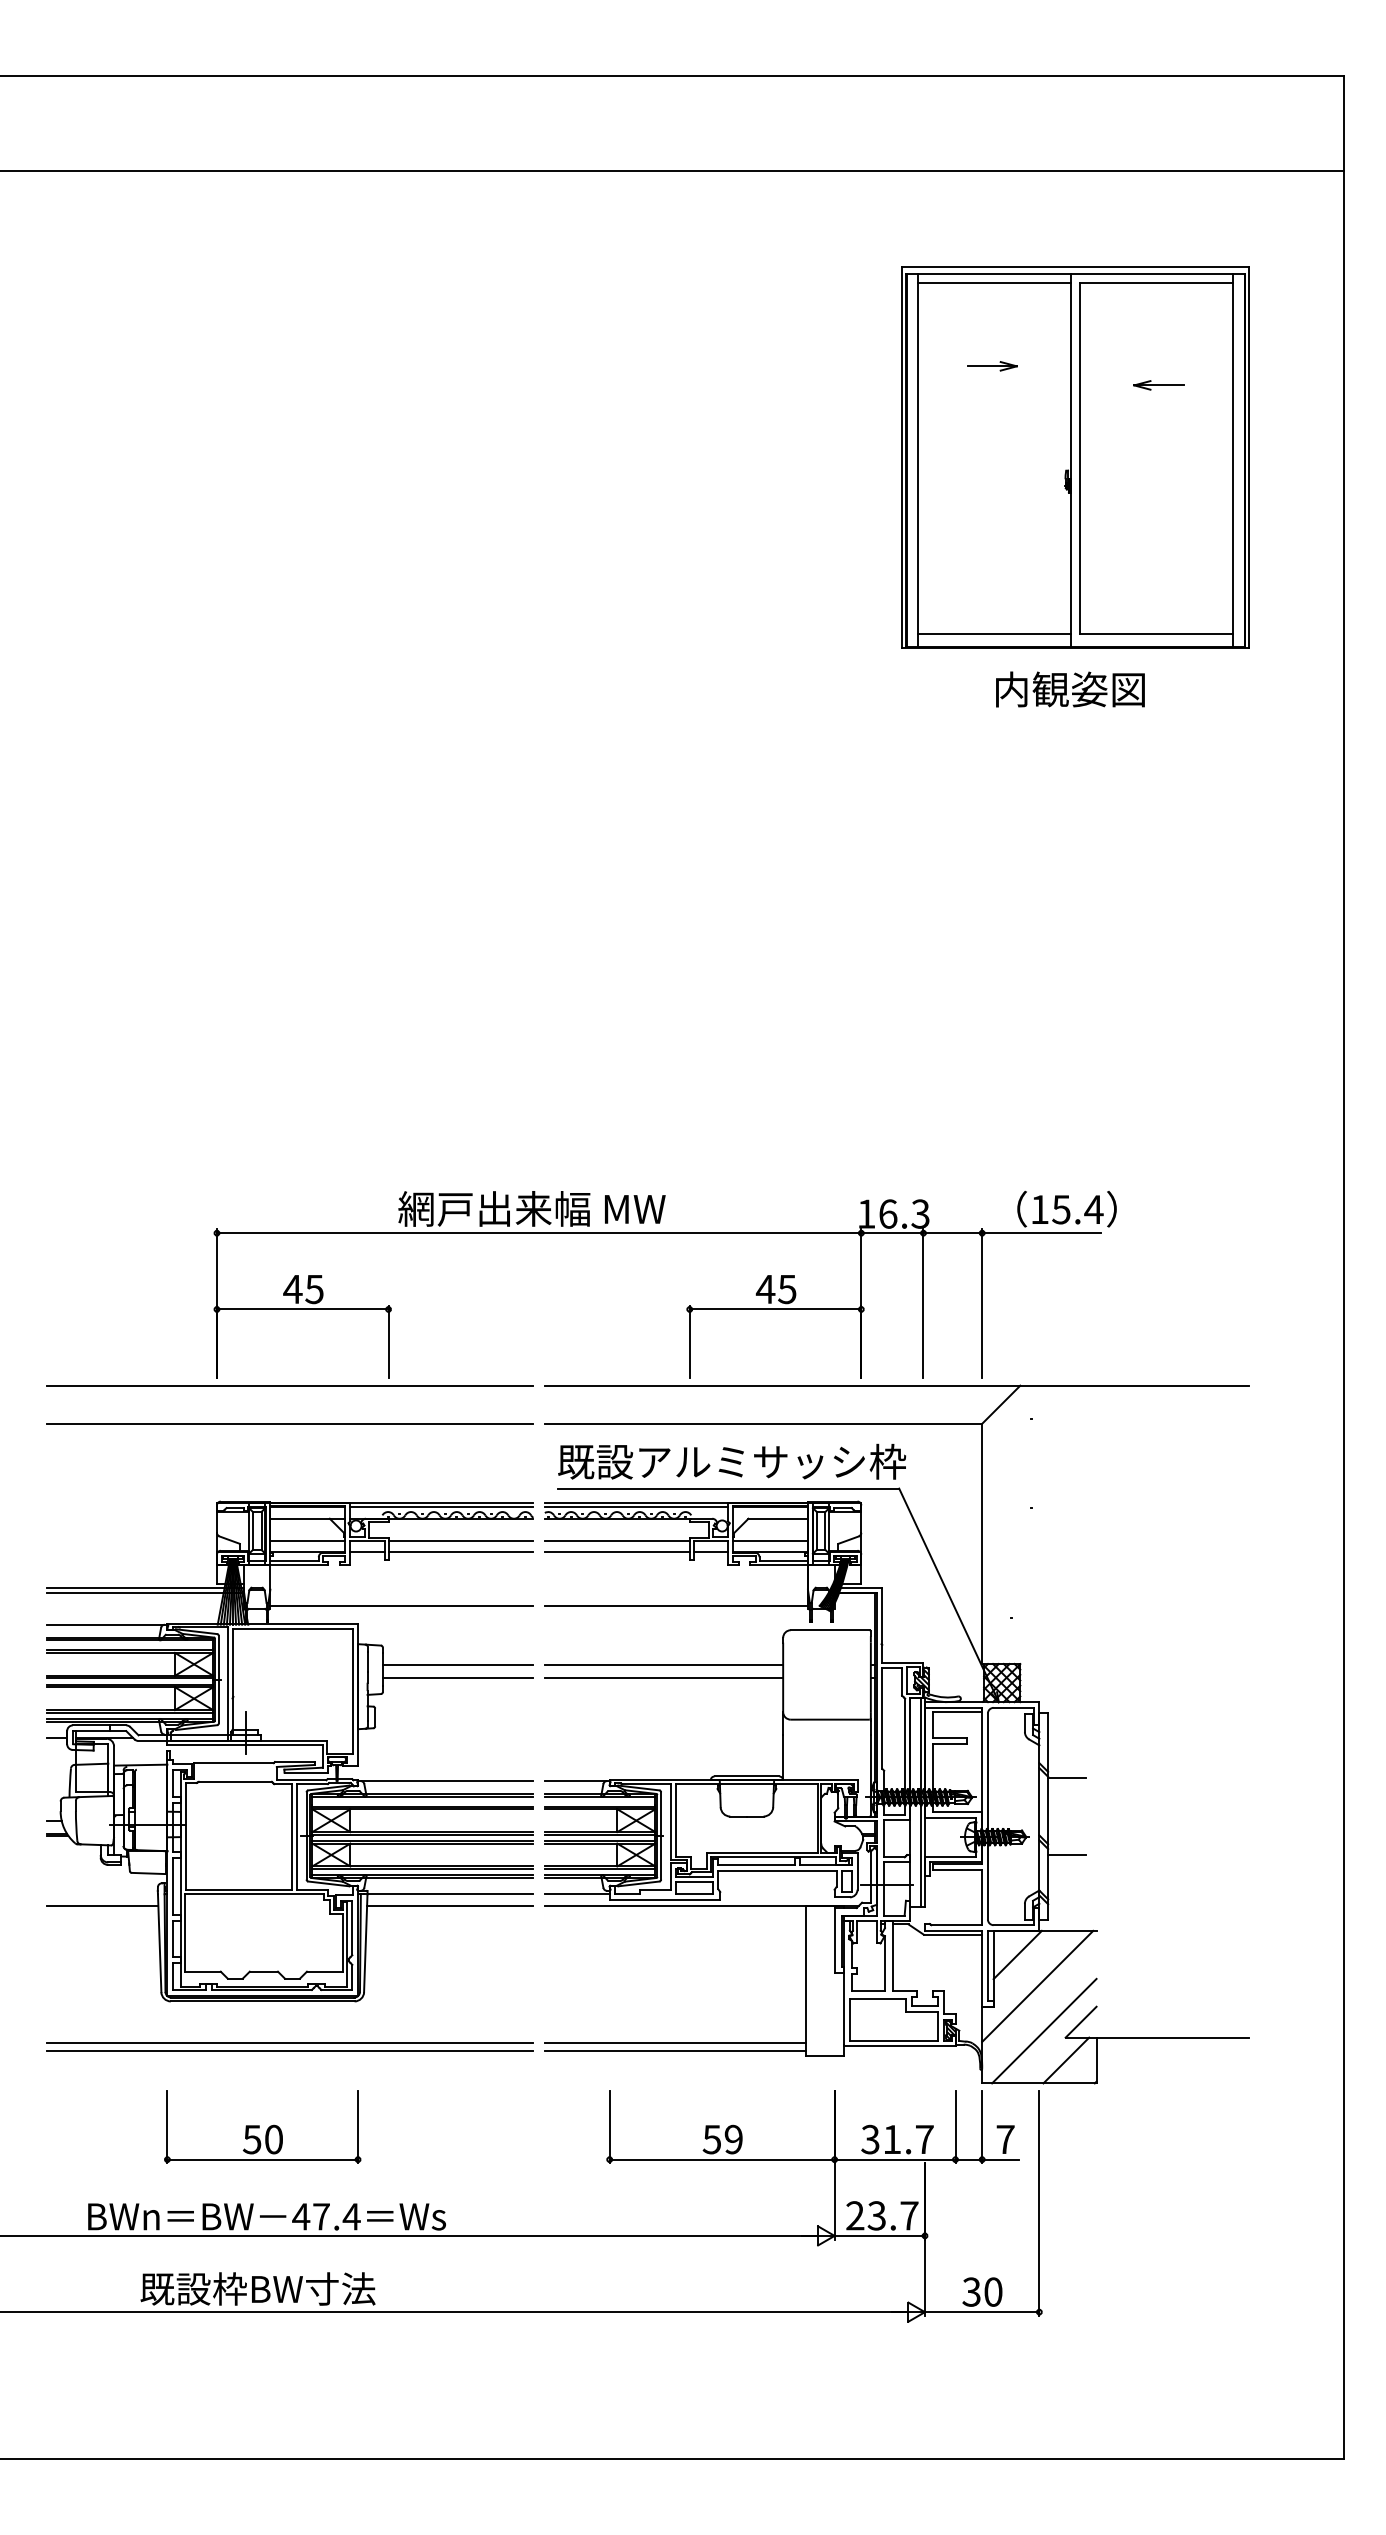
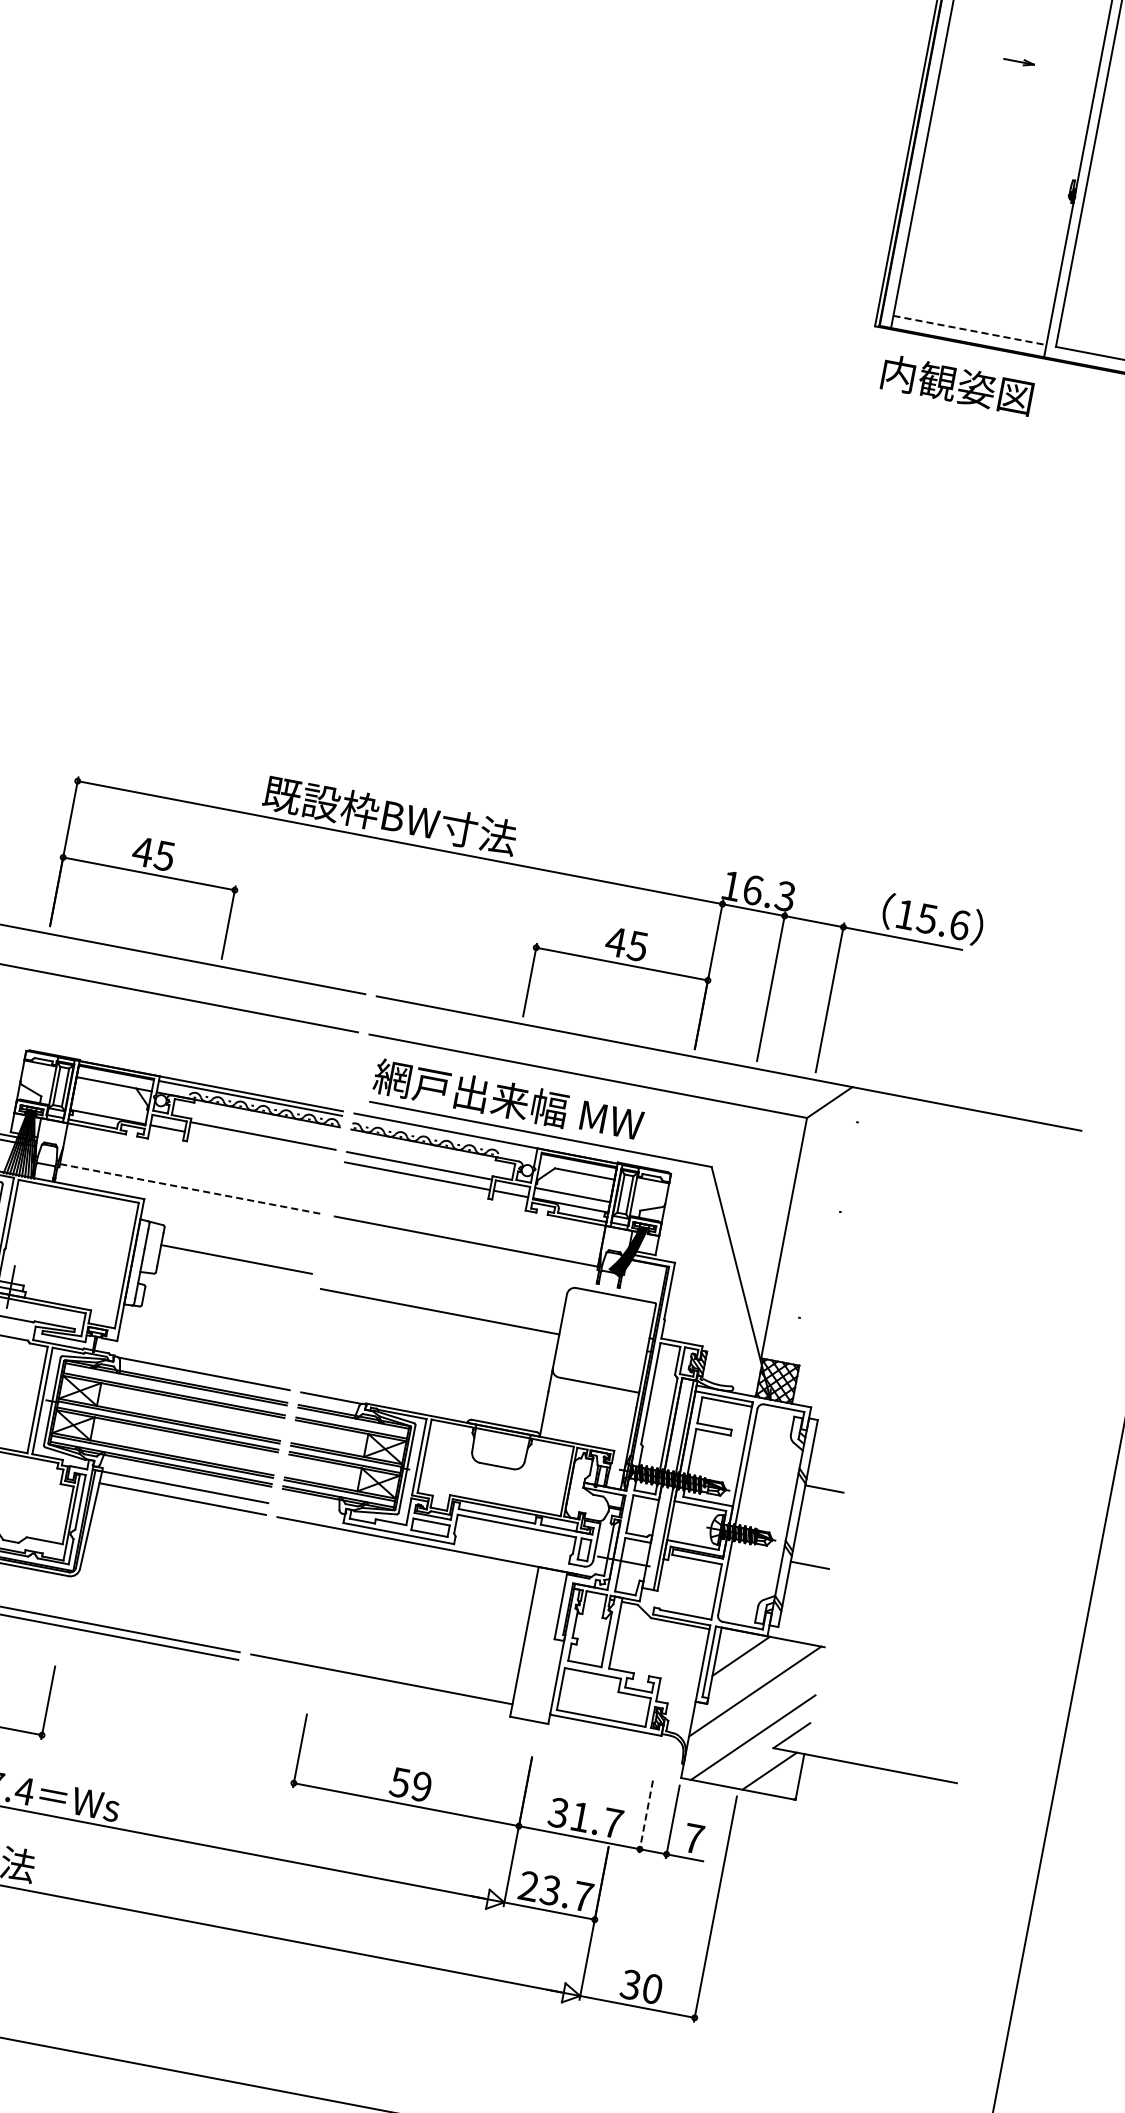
part: (992, 366) -> (1019, 61), size x0.6
line: (994, 634) -> (970, 330), solid -> dashed
text: (1070, 689) -> (957, 385), moved
text: (531, 1208) -> (397, 816), 網戸出来幅 MW -> 既設枠BW寸法
text: (1093, 1209) -> (959, 924), 15.4 -> 15.6
text: (731, 1461) -> (549, 1107), 既設アルミサッシ枠 -> 網戸出来幅 MW
line: (635, 1507) -> (444, 1135), removed
line: (307, 1541) -> (109, 1106), removed
line: (460, 1551) -> (260, 1146), removed
line: (401, 1605) -> (191, 1188), solid -> dashed
line: (663, 1665) -> (442, 1299), removed
line: (457, 1678) -> (233, 1272), removed
line: (576, 1894) -> (311, 1511), removed
line: (675, 2050) -> (380, 1686), removed
line: (955, 2127) -> (646, 1817), solid -> dashed

